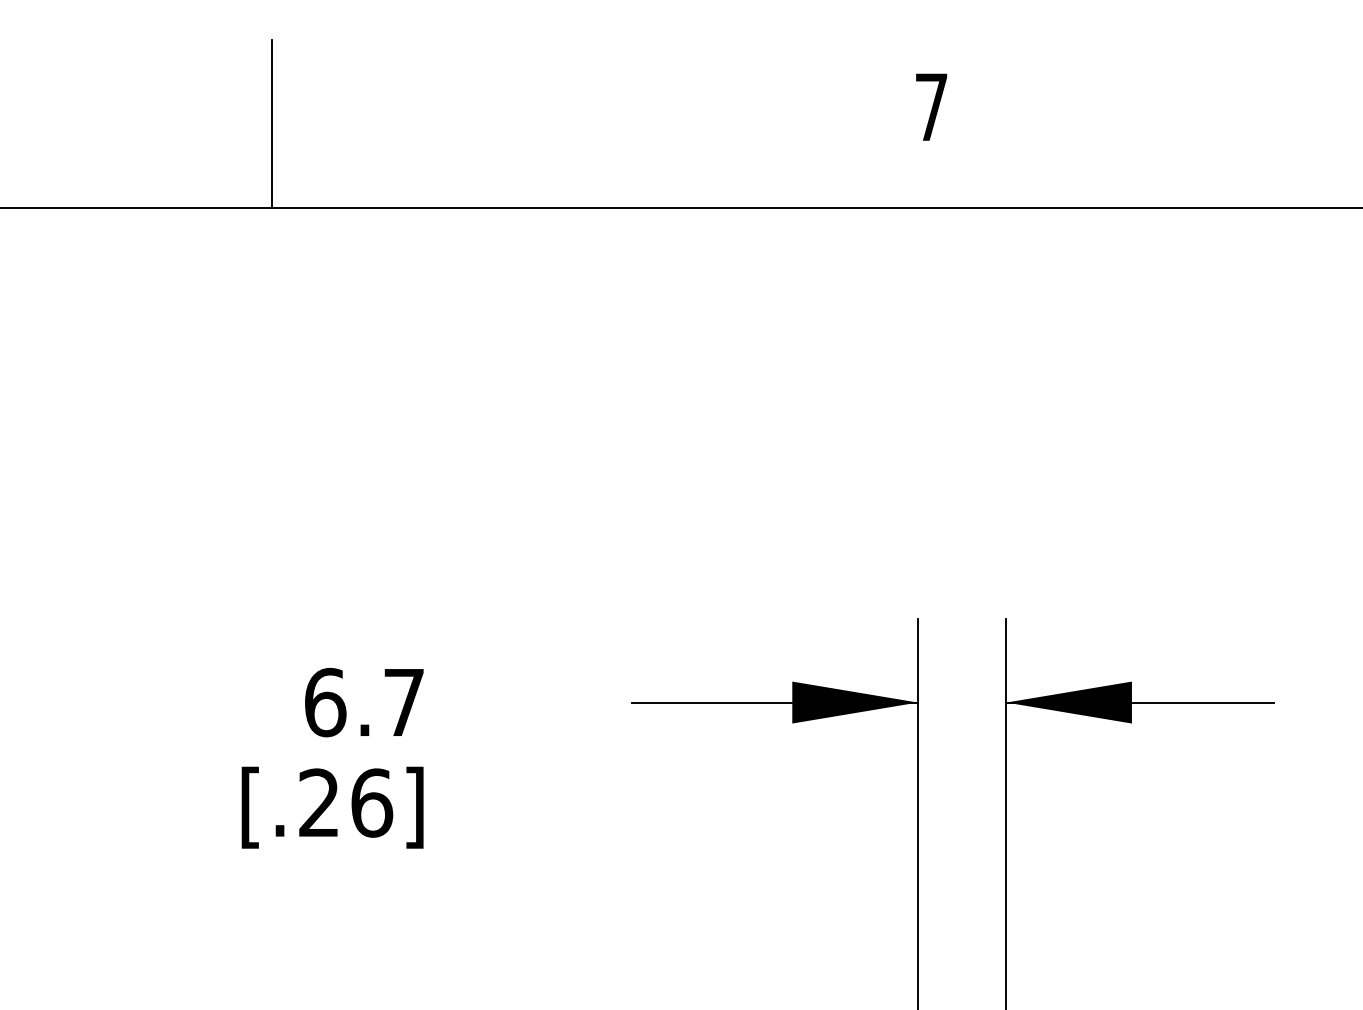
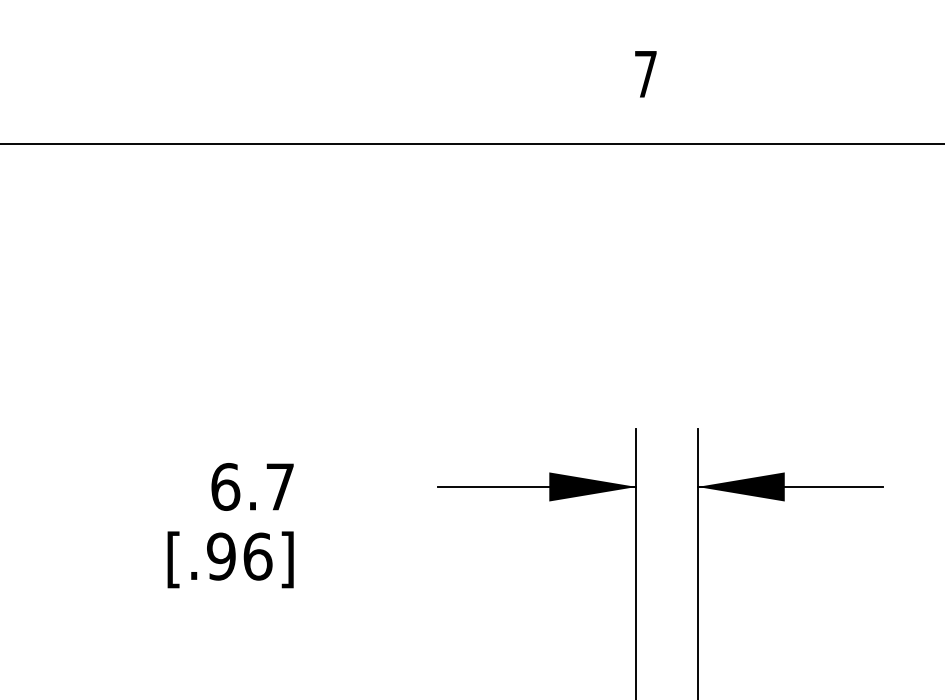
line: (271, 123) -> (188, 85), removed
text: (319, 802) -> (221, 556), [.26] -> [.96]

